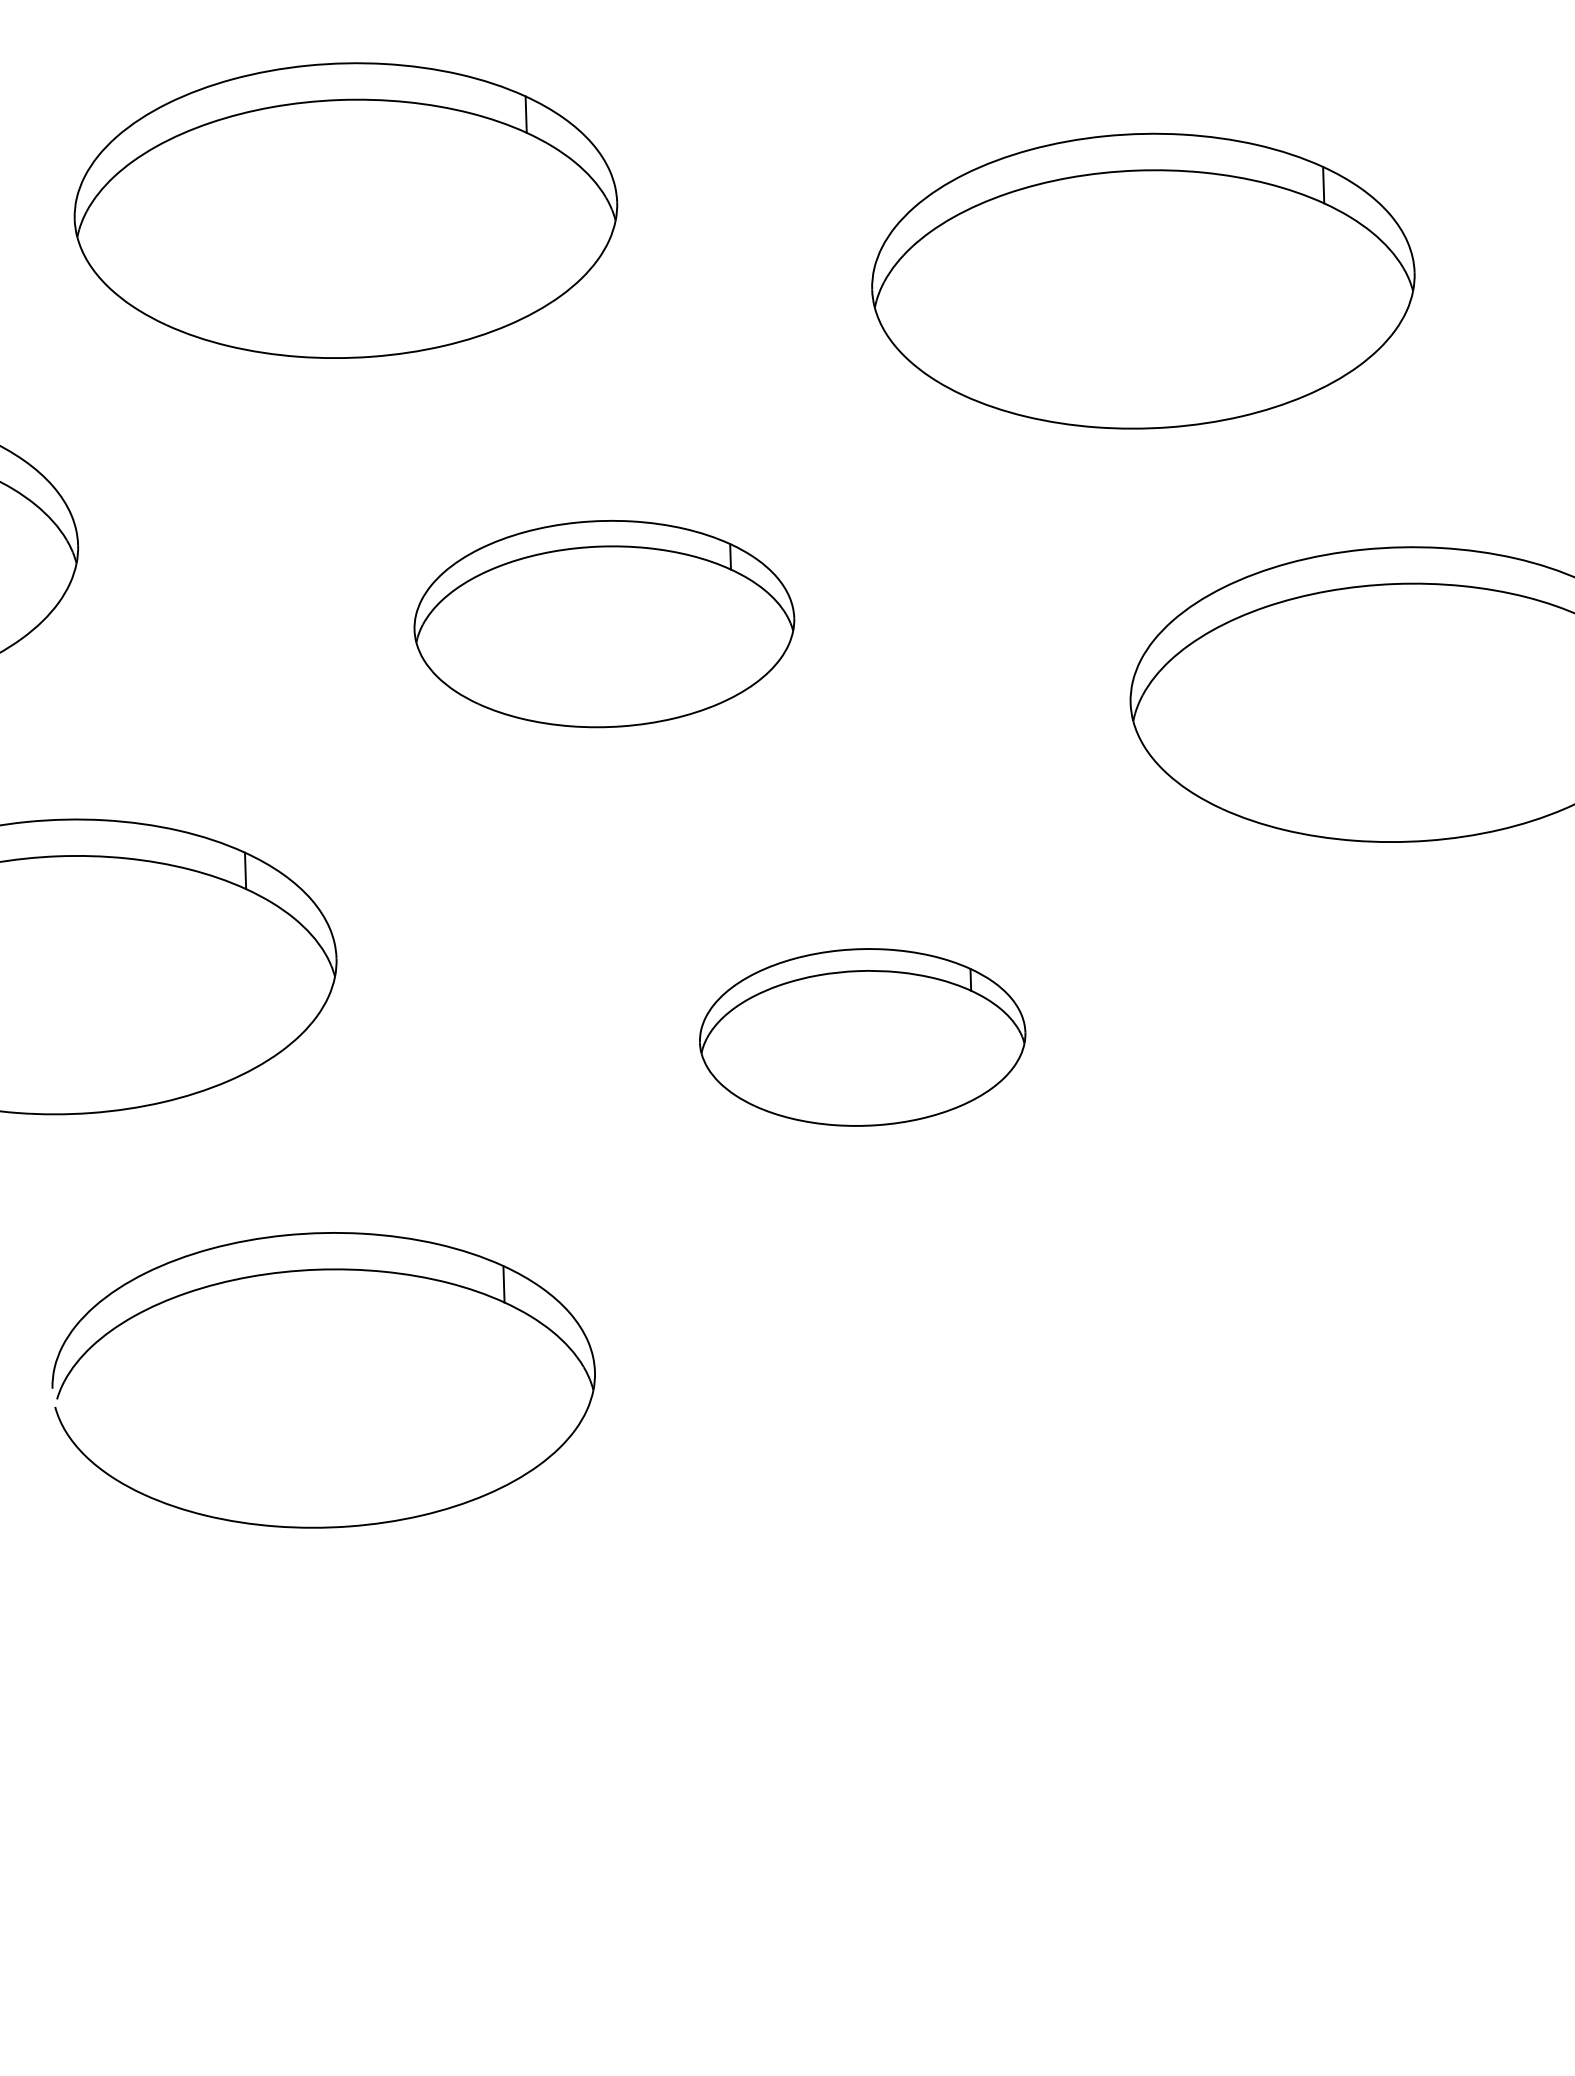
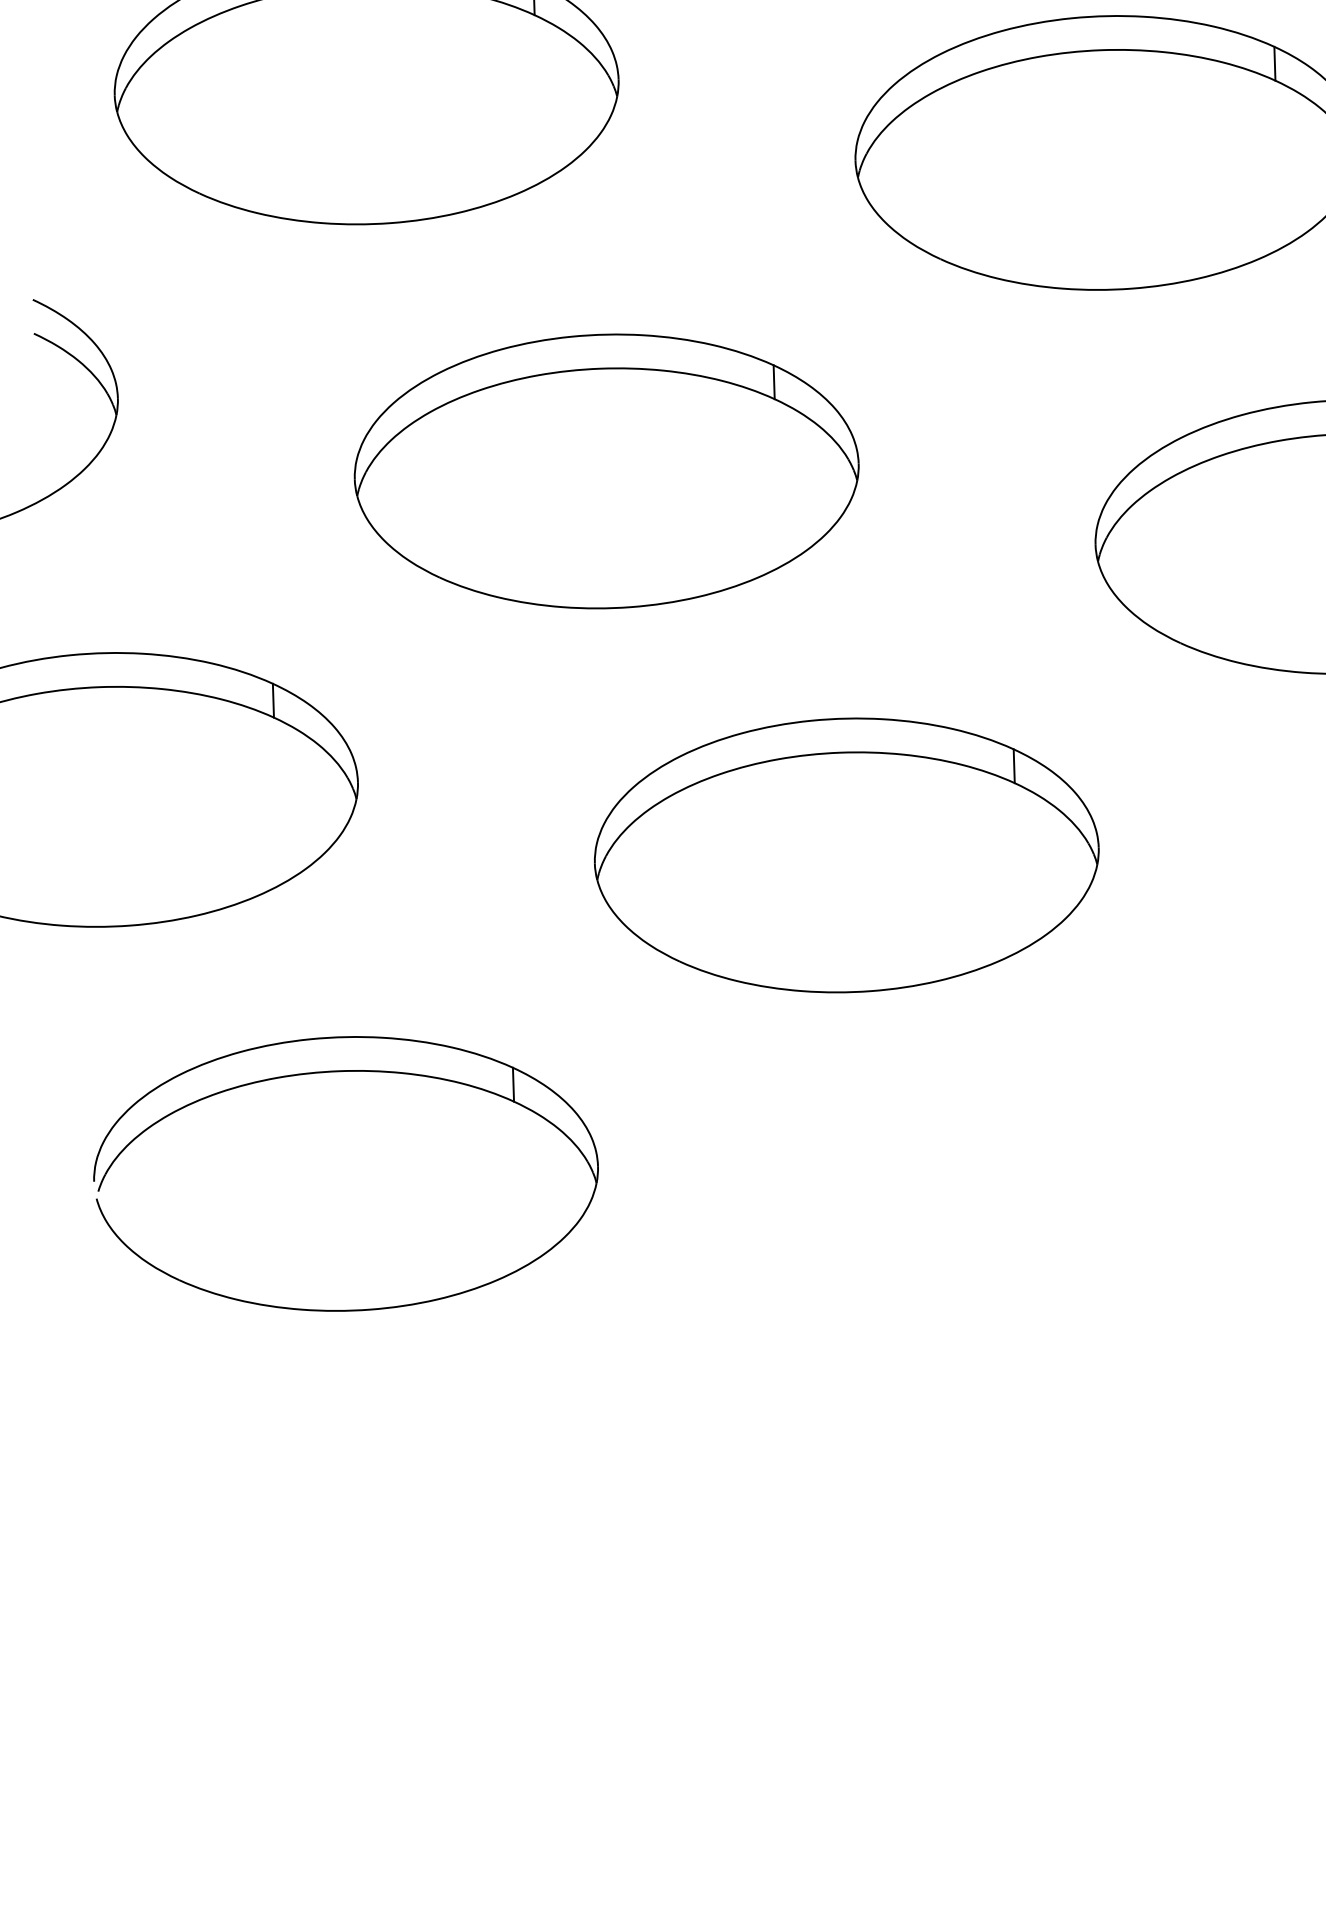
part: (604, 623) -> (606, 470), size x1.43
part: (862, 1037) -> (846, 855), size x1.67

